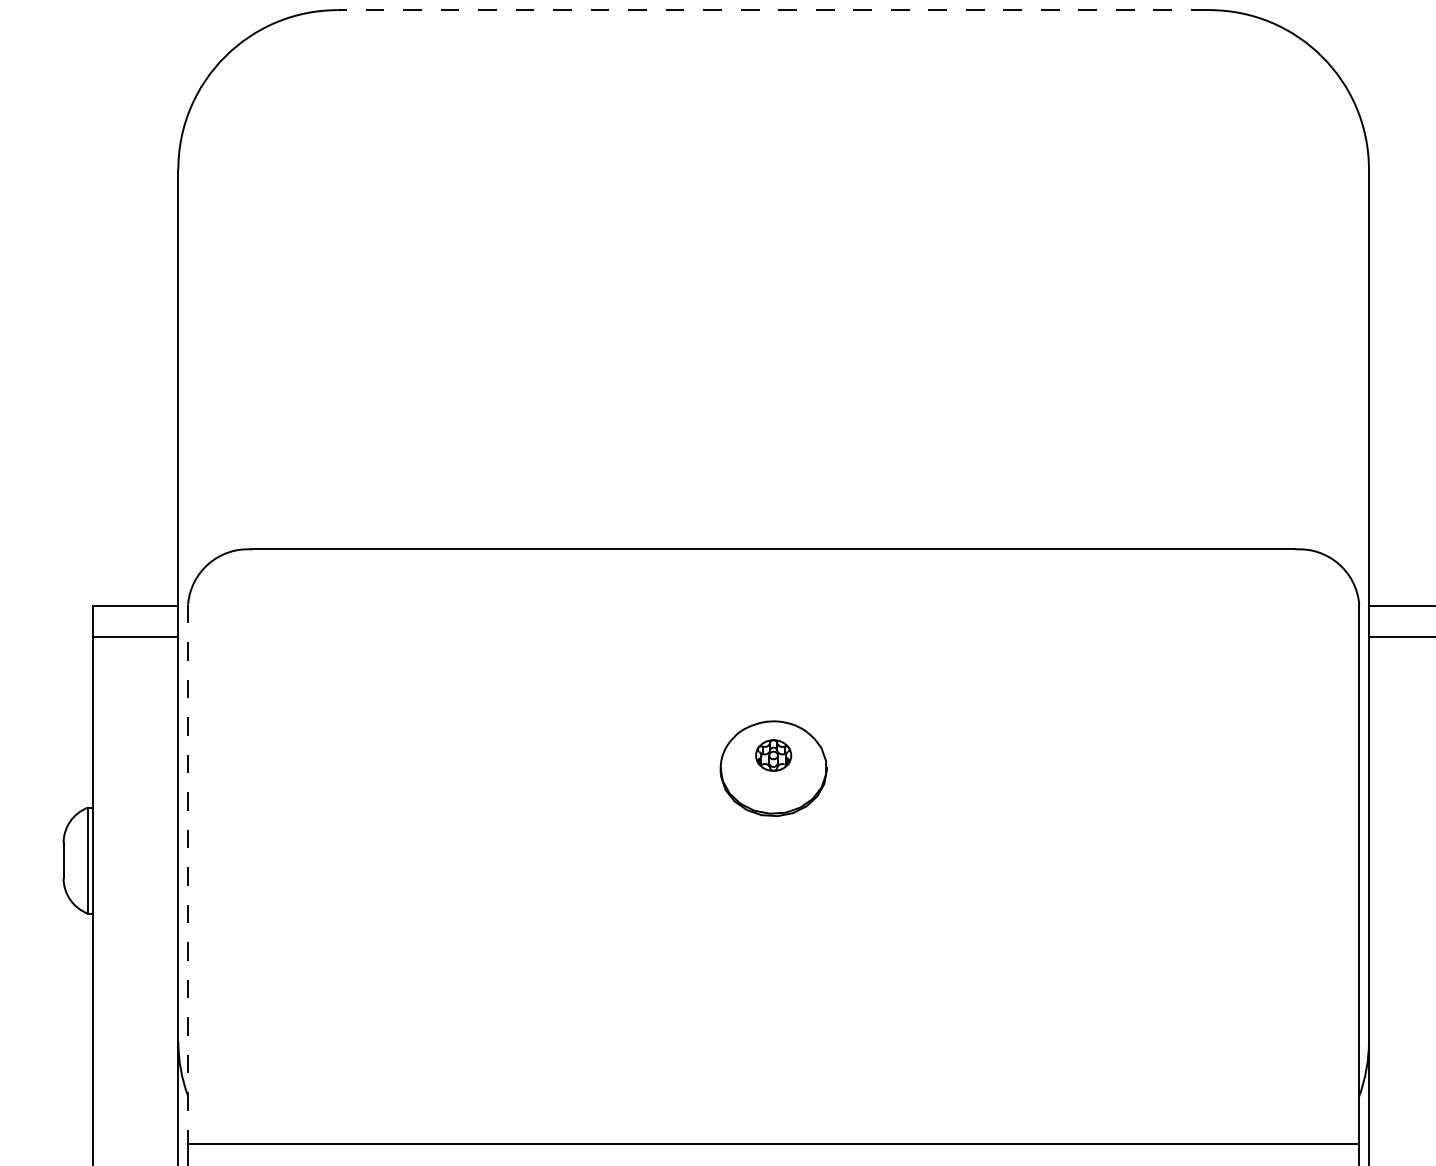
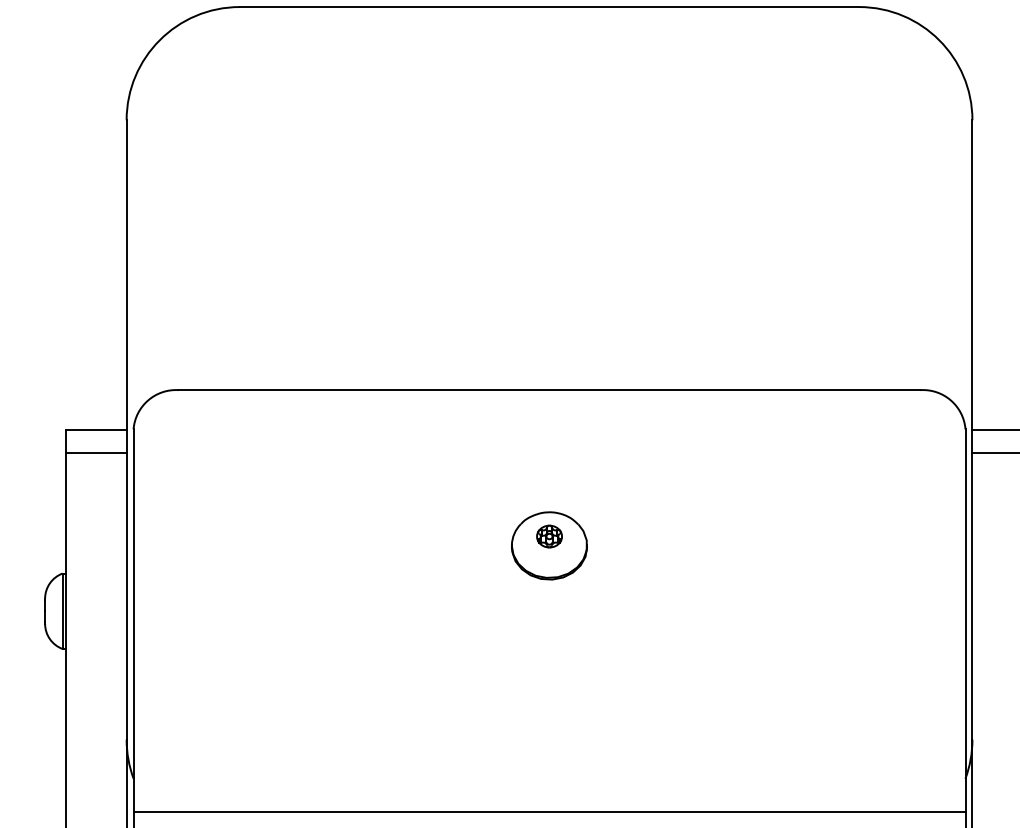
line: (773, 10) -> (549, 7), dashed -> solid
line: (188, 875) -> (133, 621), dashed -> solid

